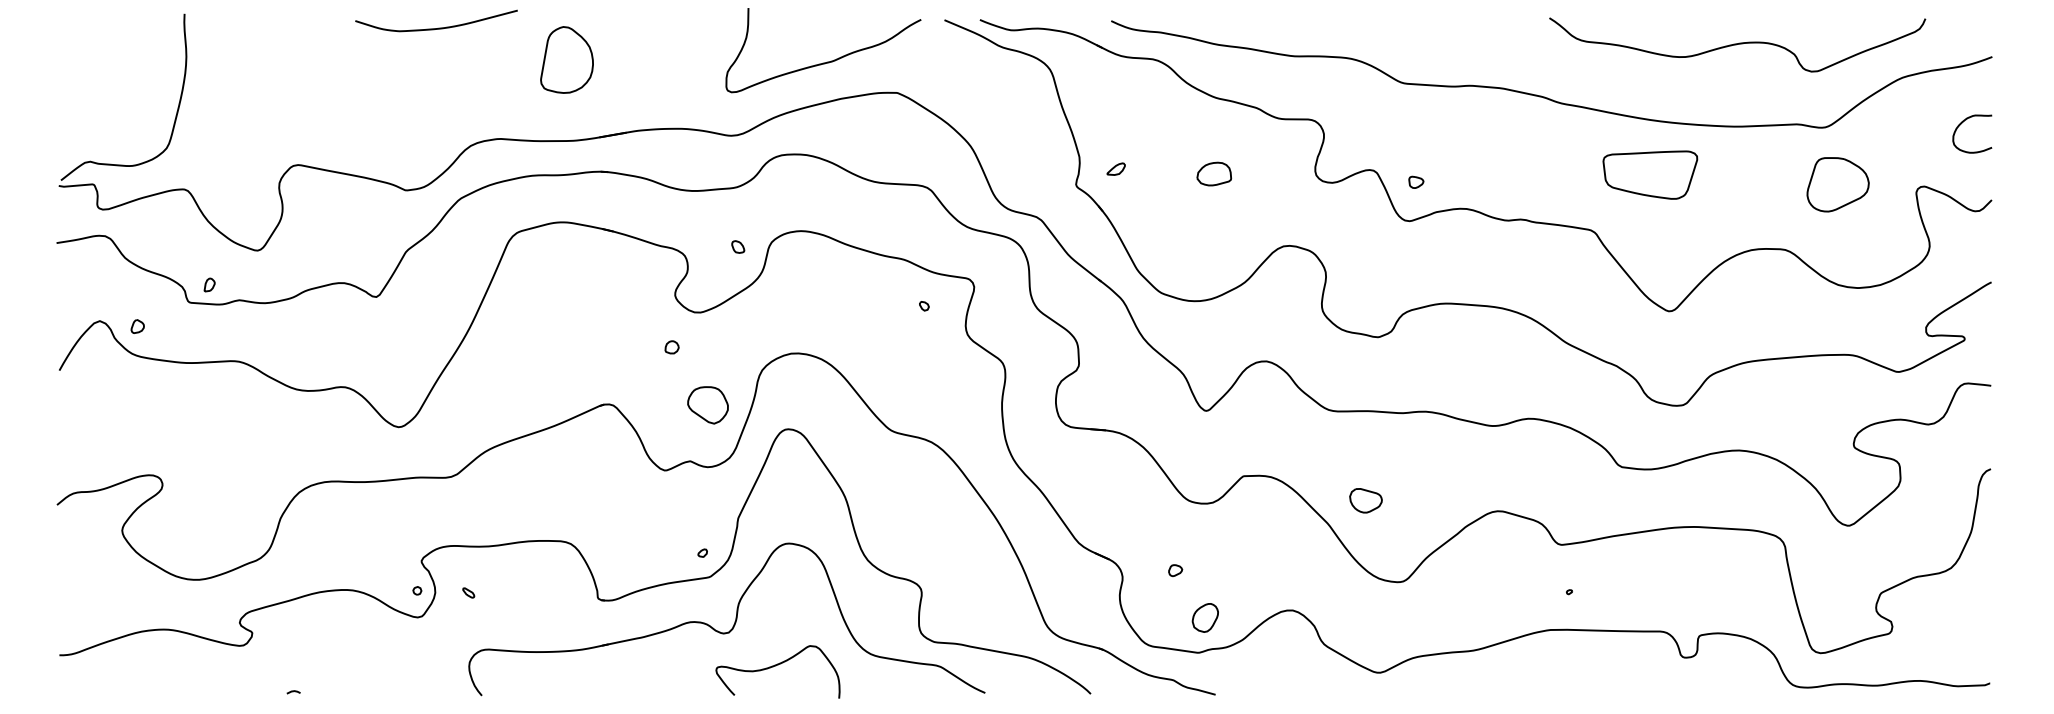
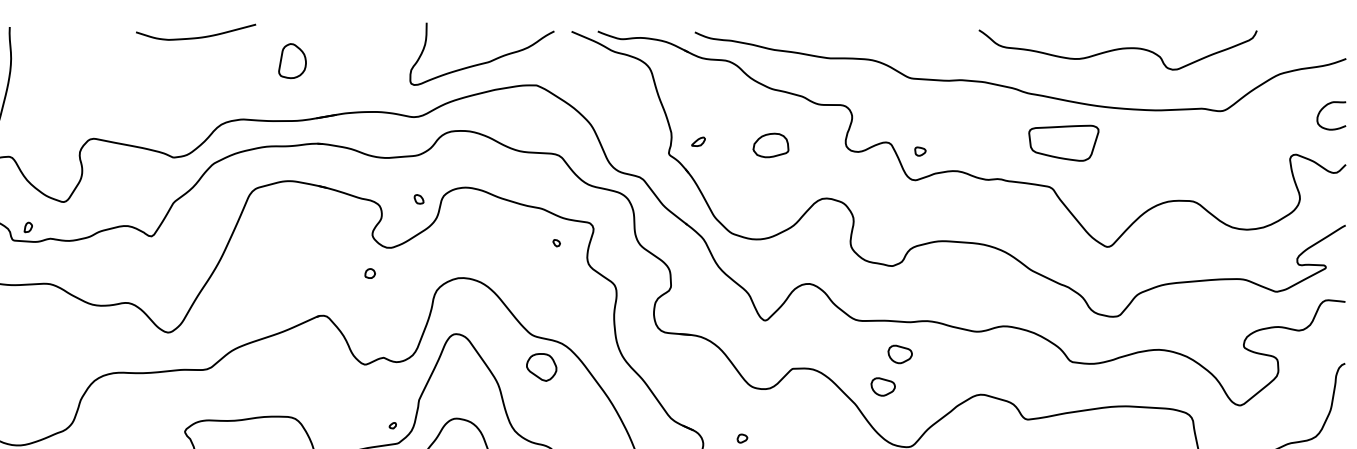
curve: (1737, 44) -> (1117, 49), moved
part: (566, 59) -> (292, 60), size x0.7
part: (1214, 173) -> (771, 145), size x1.4
part: (1650, 174) -> (1063, 142), moved
part: (1837, 184) -> (1231, 153), removed
part: (707, 405) -> (541, 367), moved
part: (1388, 456) -> (899, 354), added

